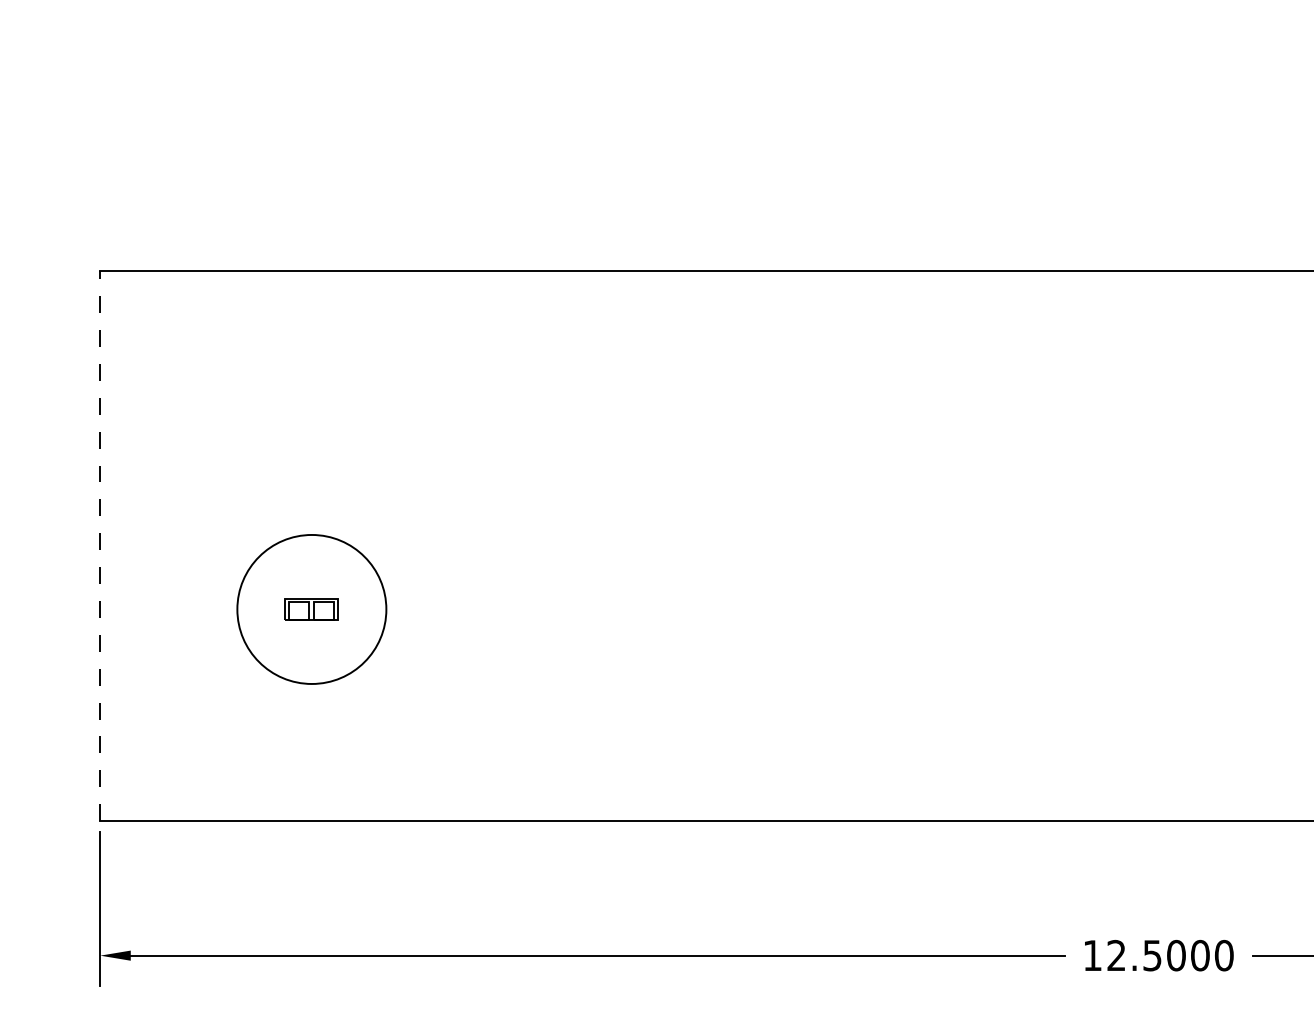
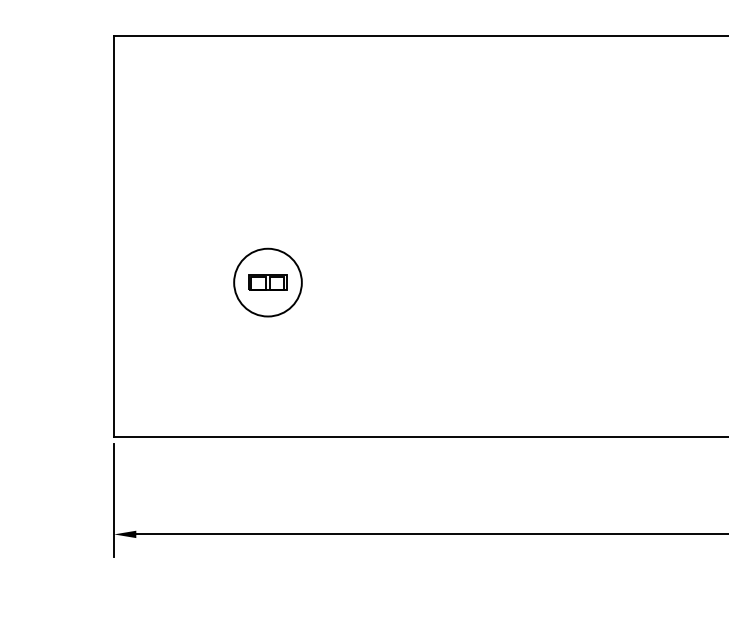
line: (100, 545) -> (114, 236), dashed -> solid
circle: (311, 609) -> (267, 282), size x0.62

